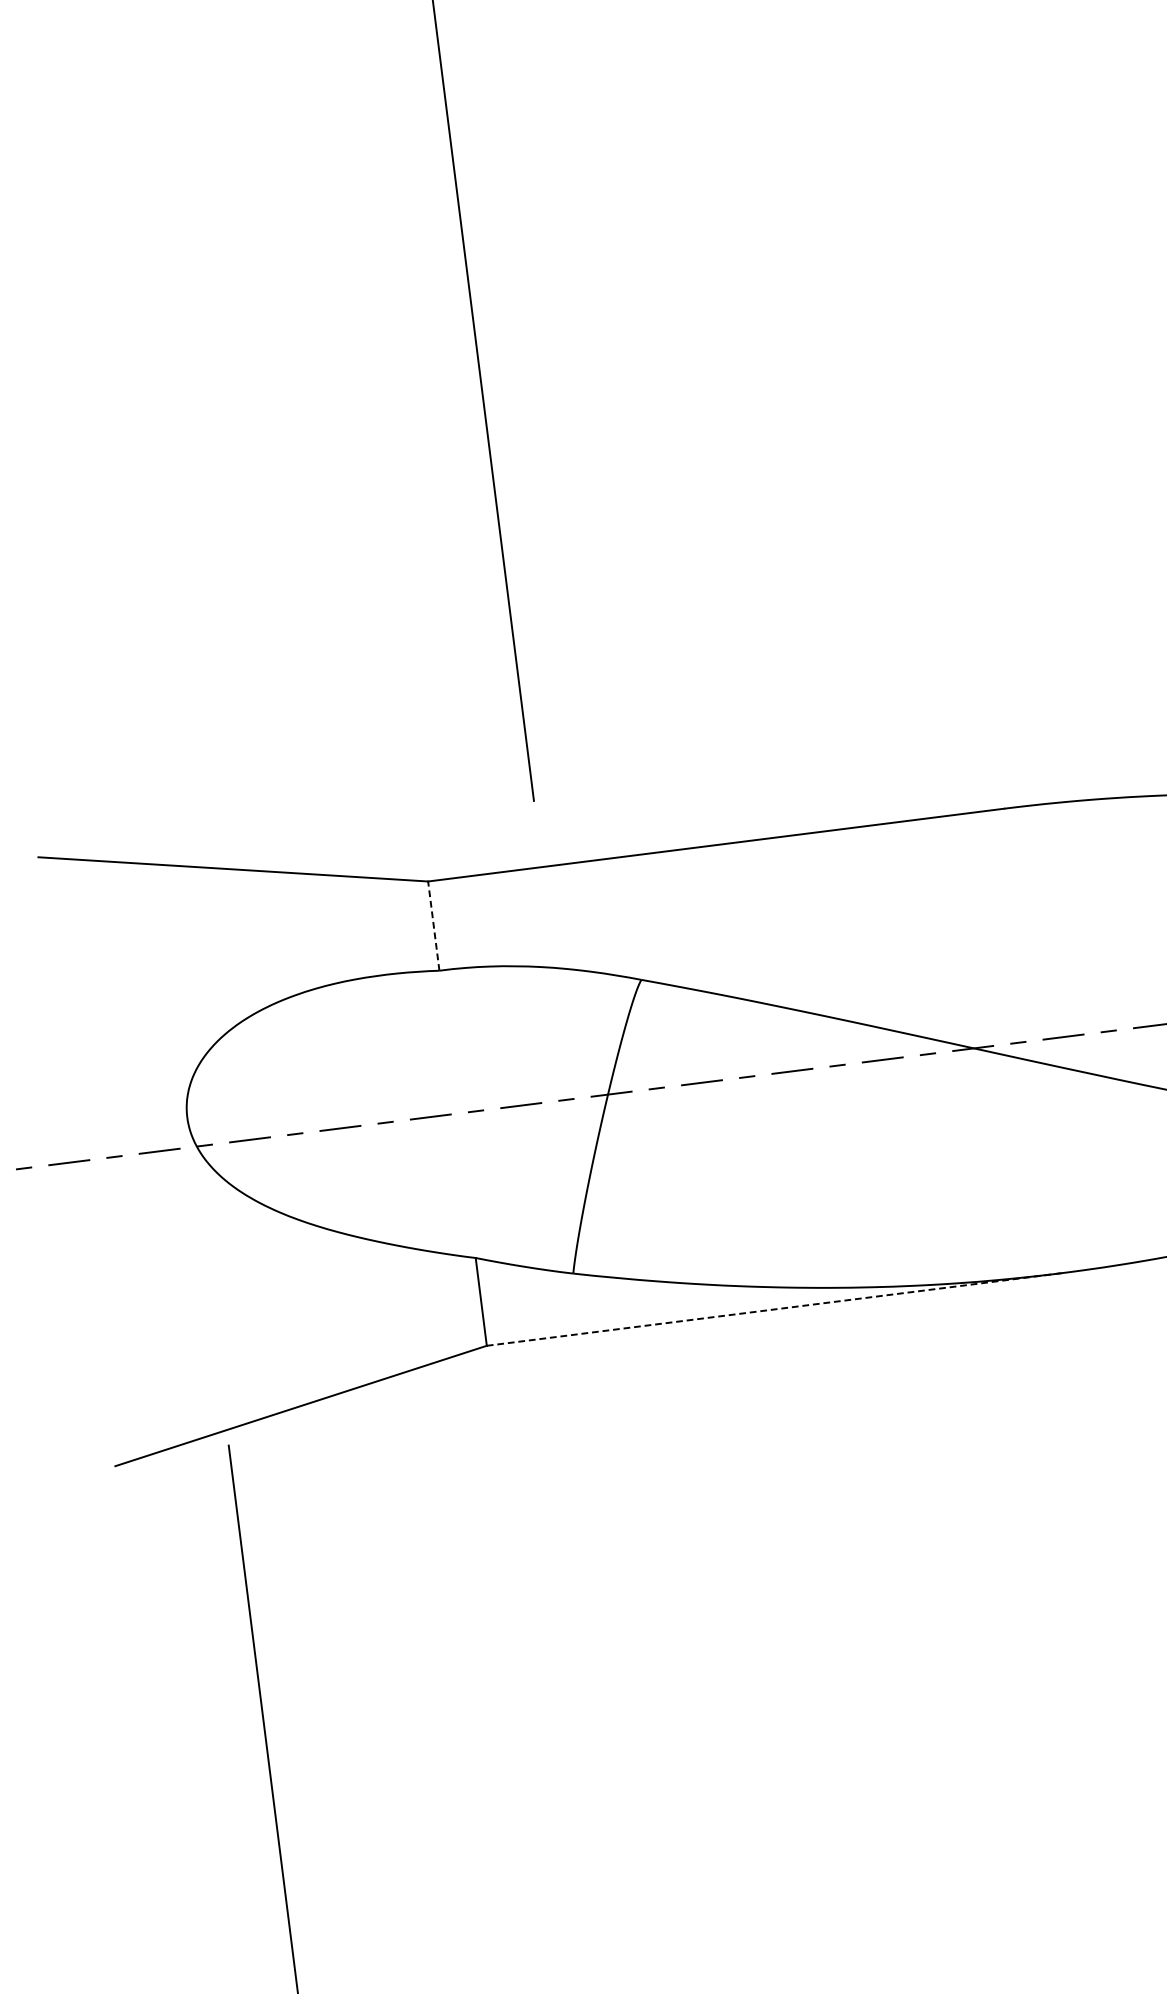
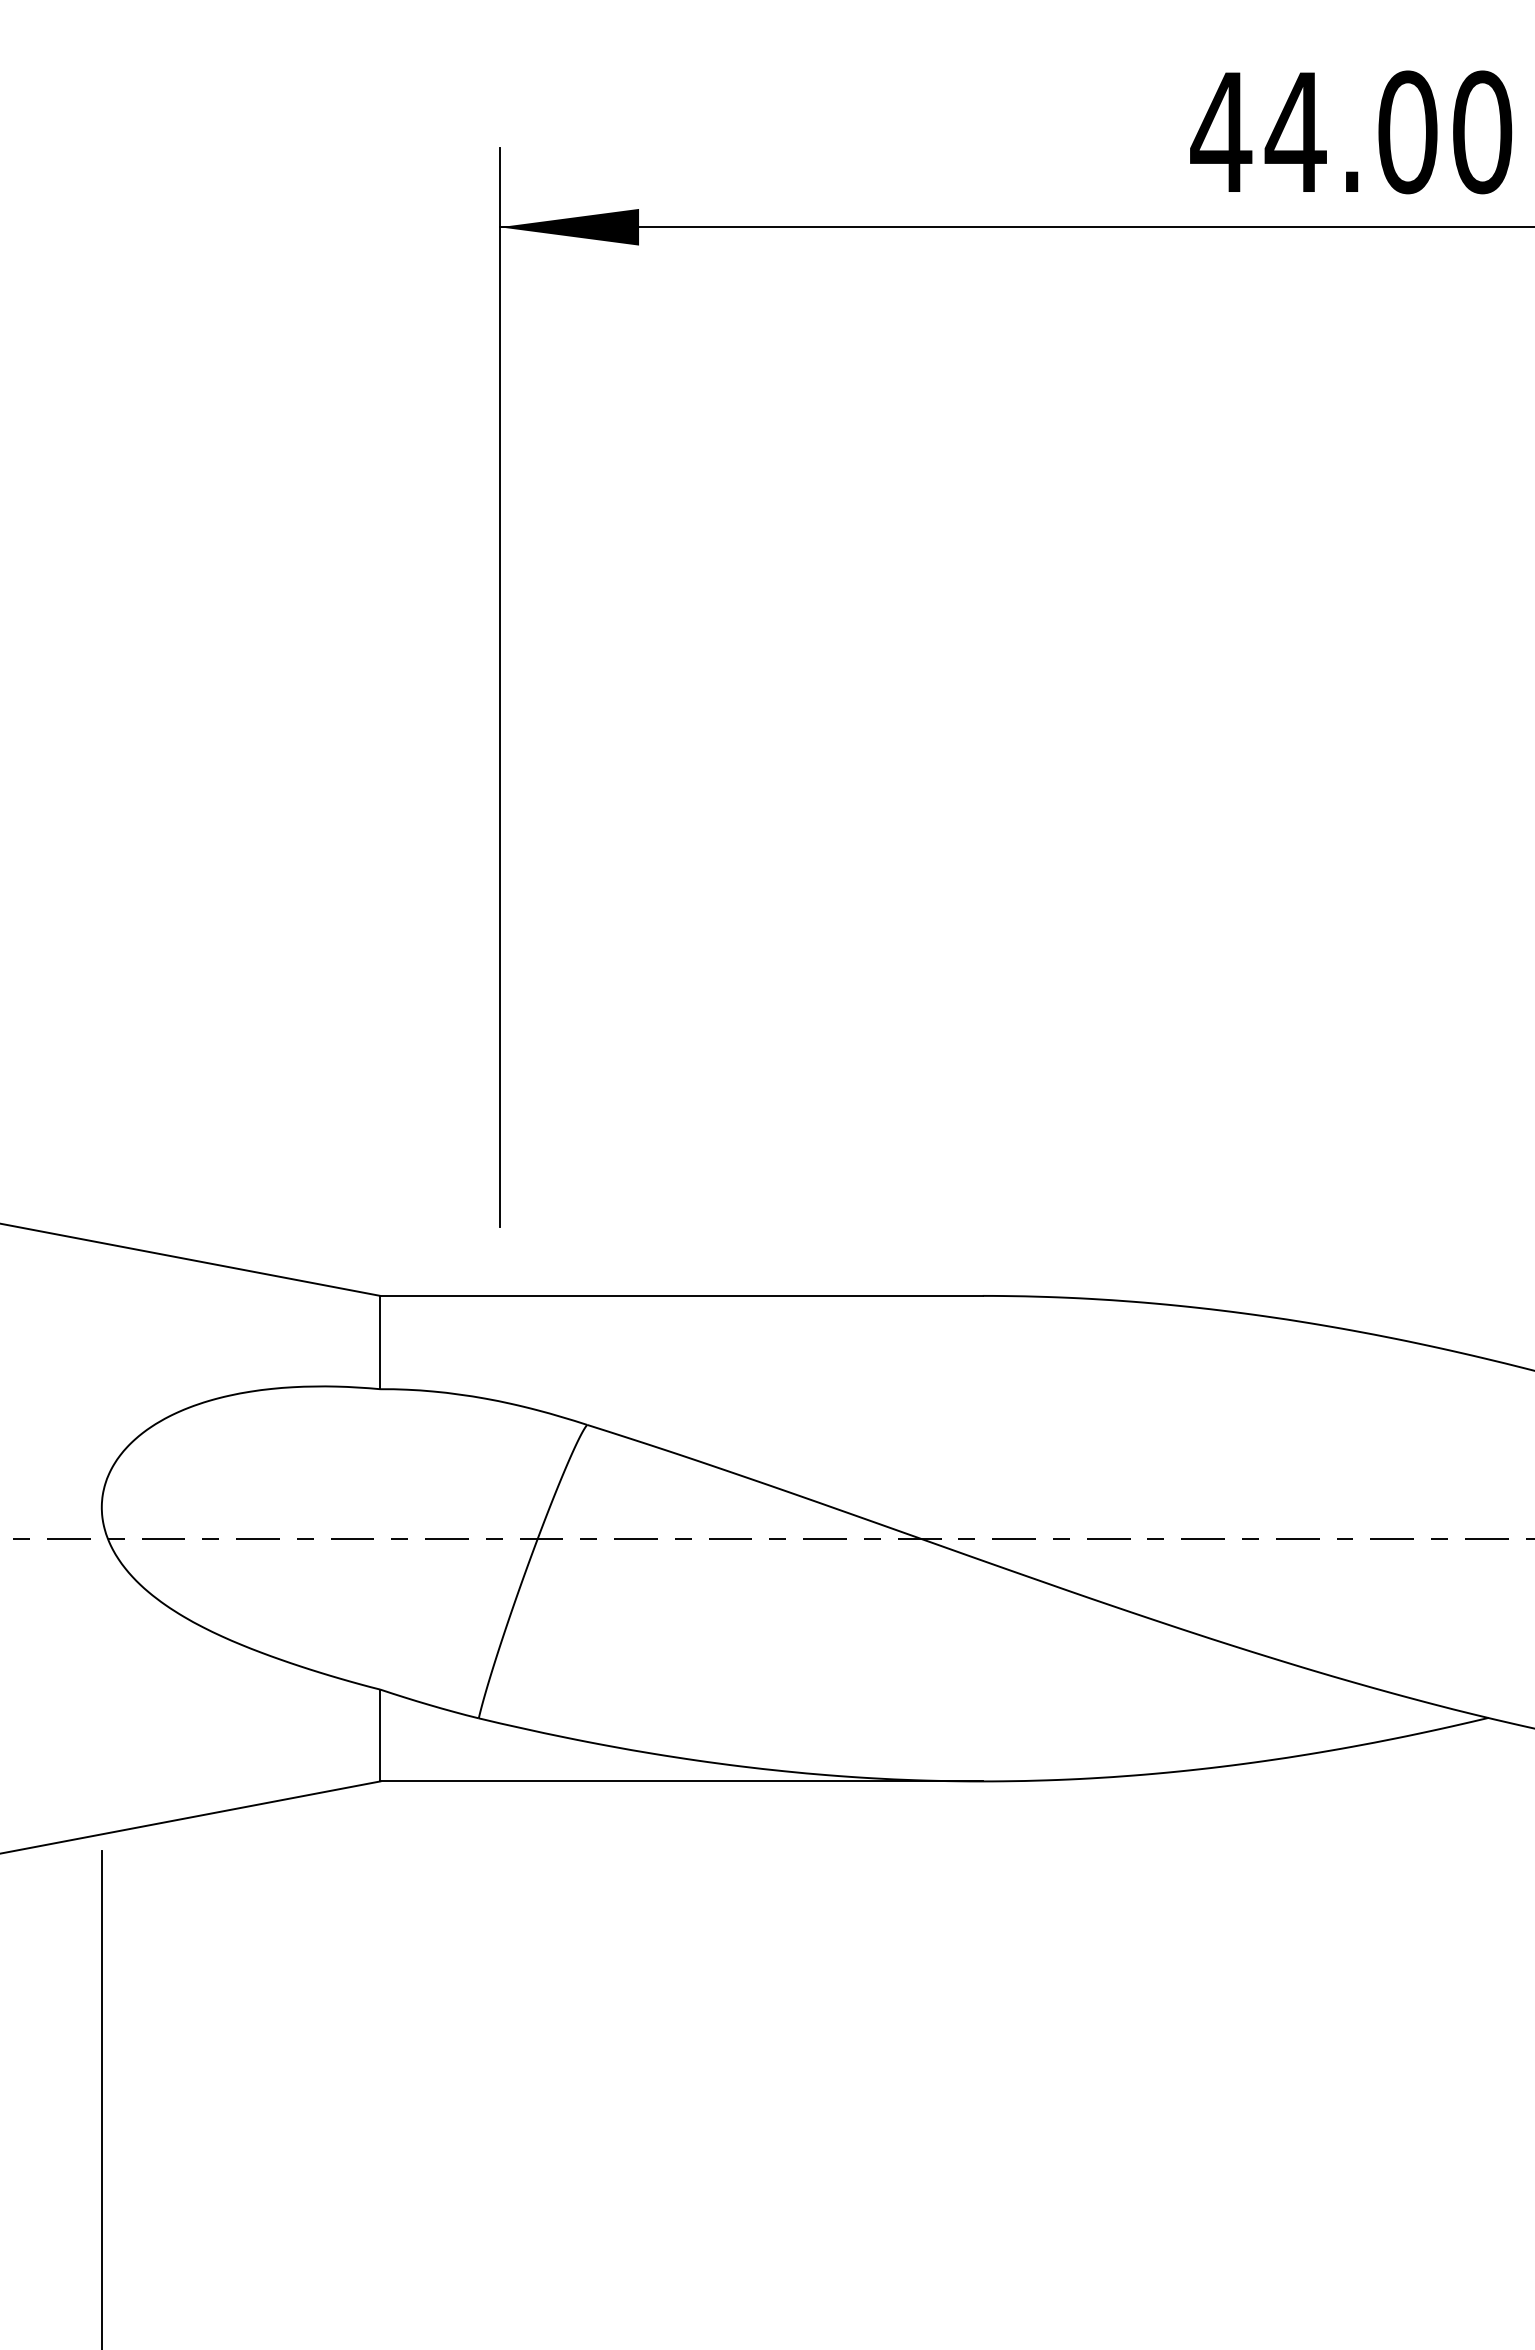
line: (433, 926) -> (380, 1342), dashed -> solid
line: (775, 1309) -> (682, 1781), dashed -> solid

